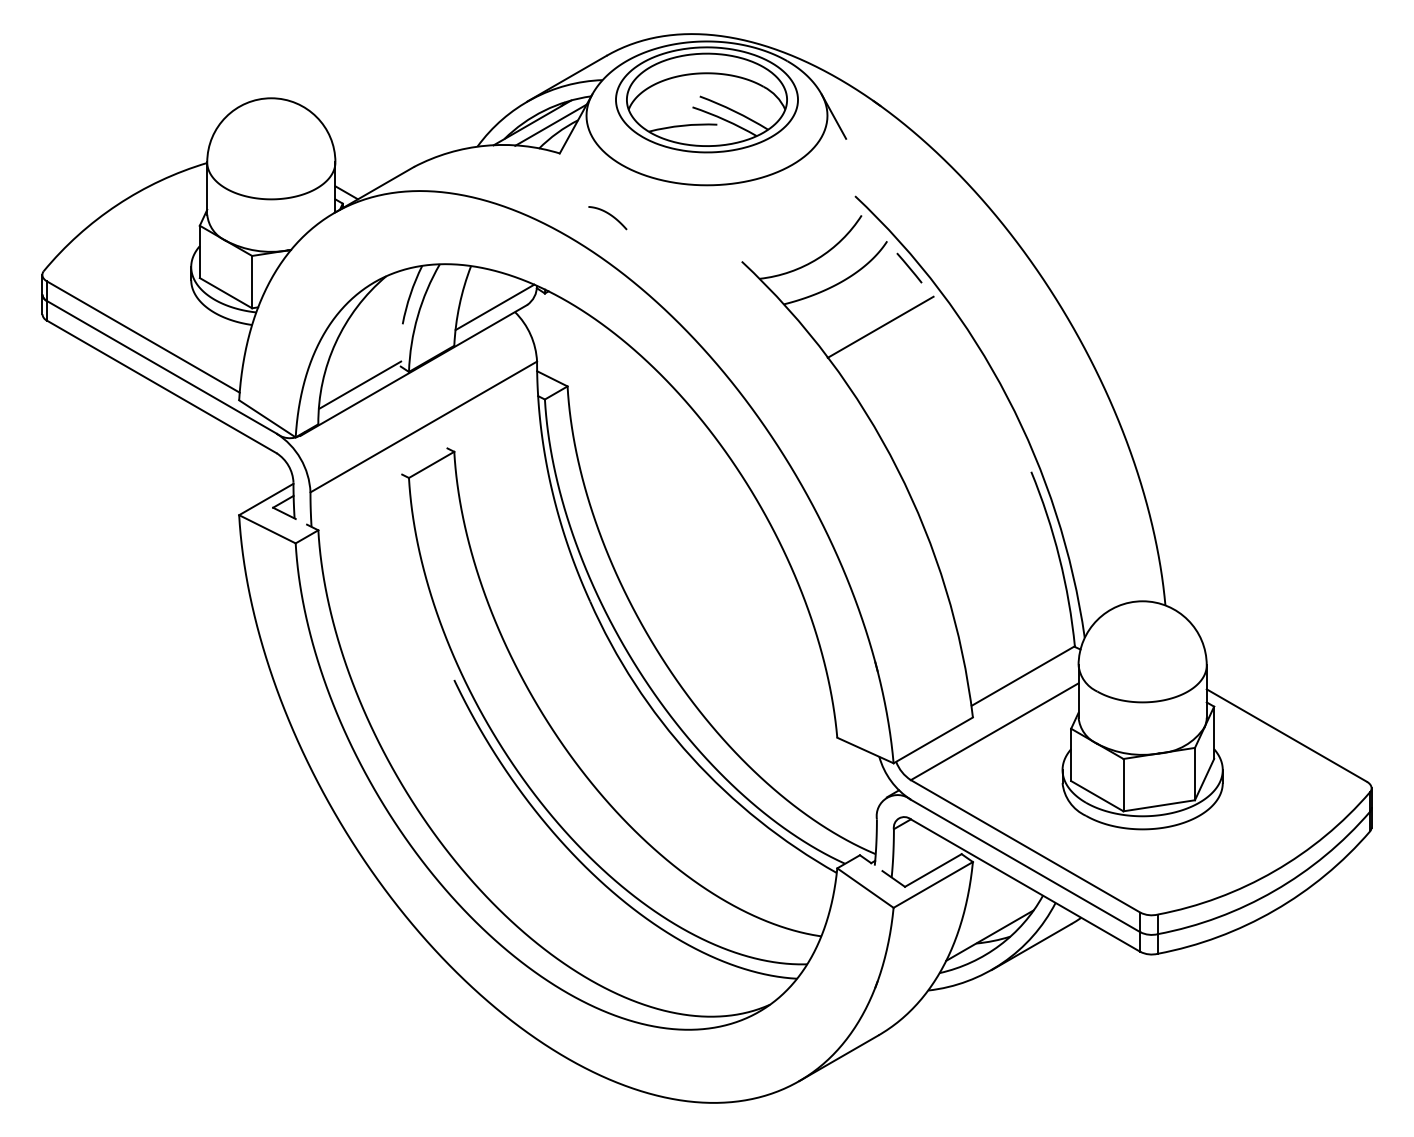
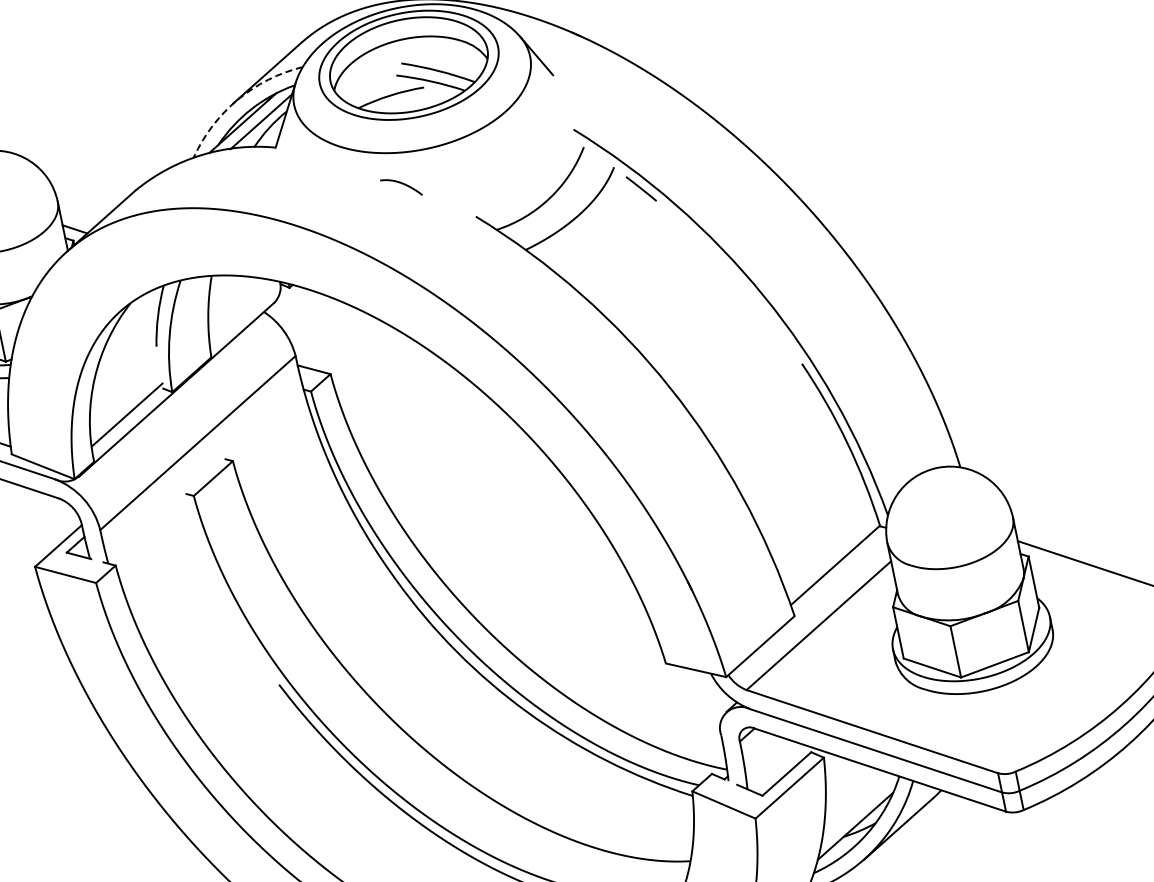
arc: (532, 98) -> (237, 99), solid -> dashed
curve: (609, 215) -> (402, 184), moved
line: (494, 307) -> (242, 311), removed
line: (880, 326) -> (624, 252), removed

